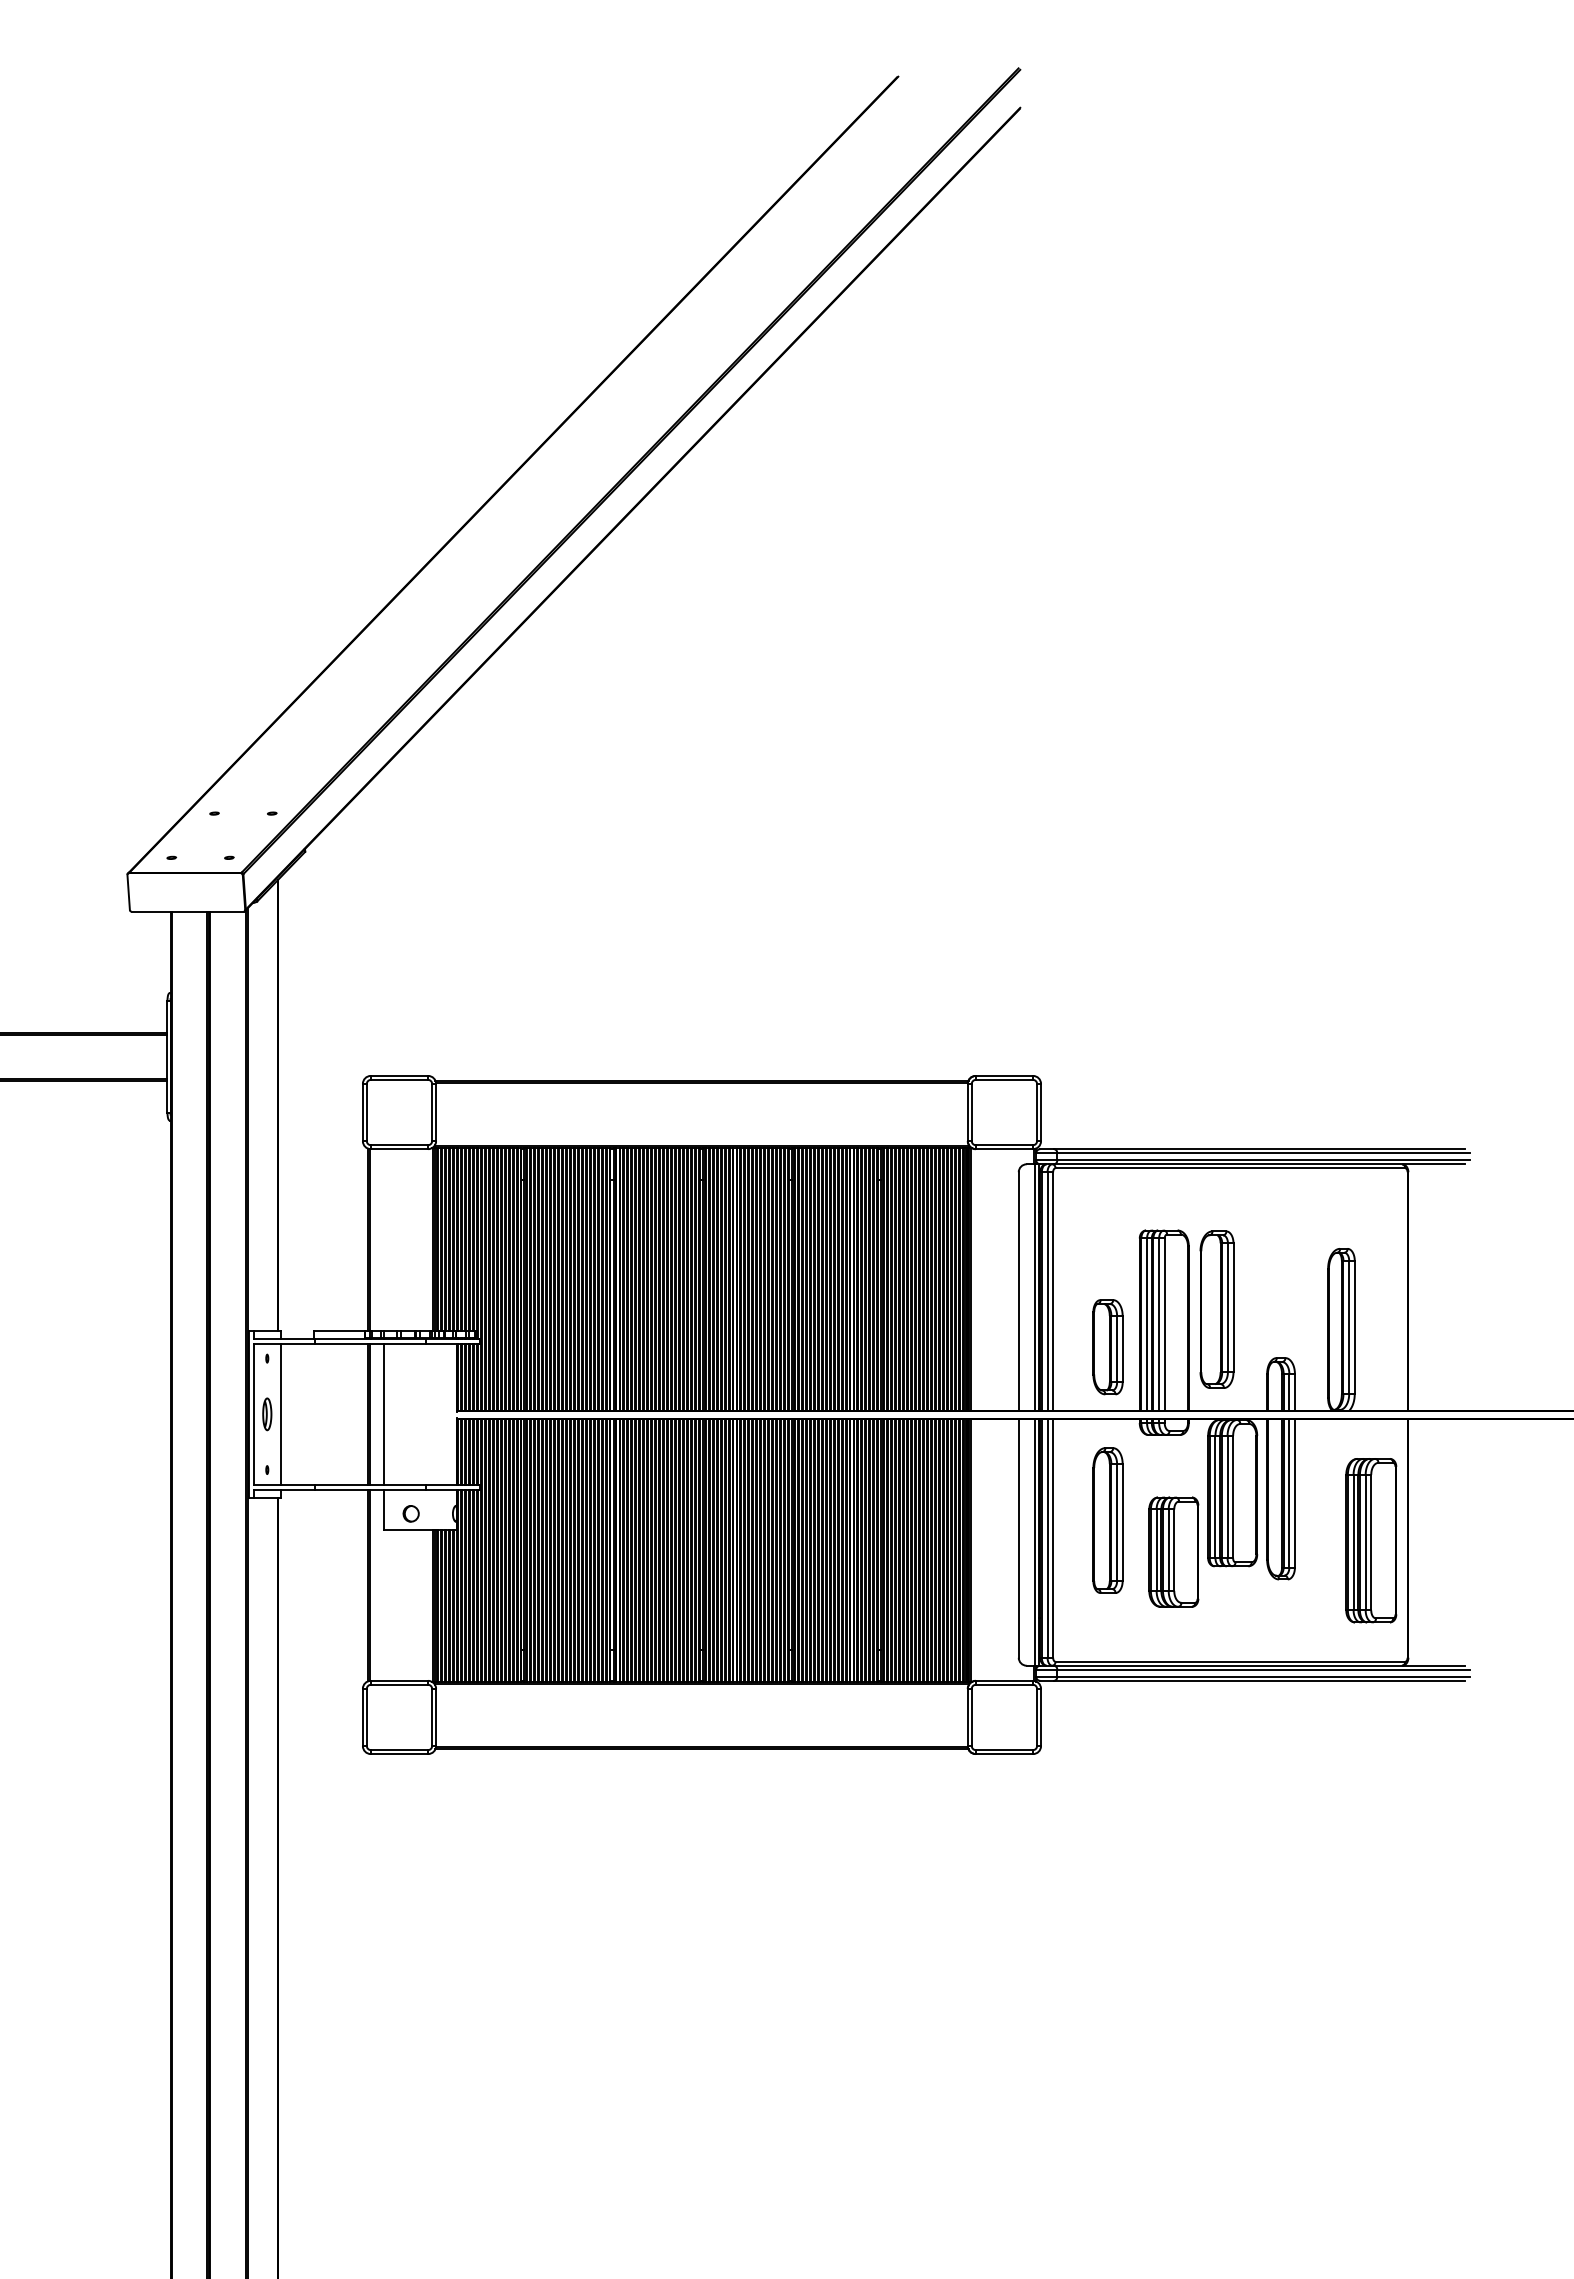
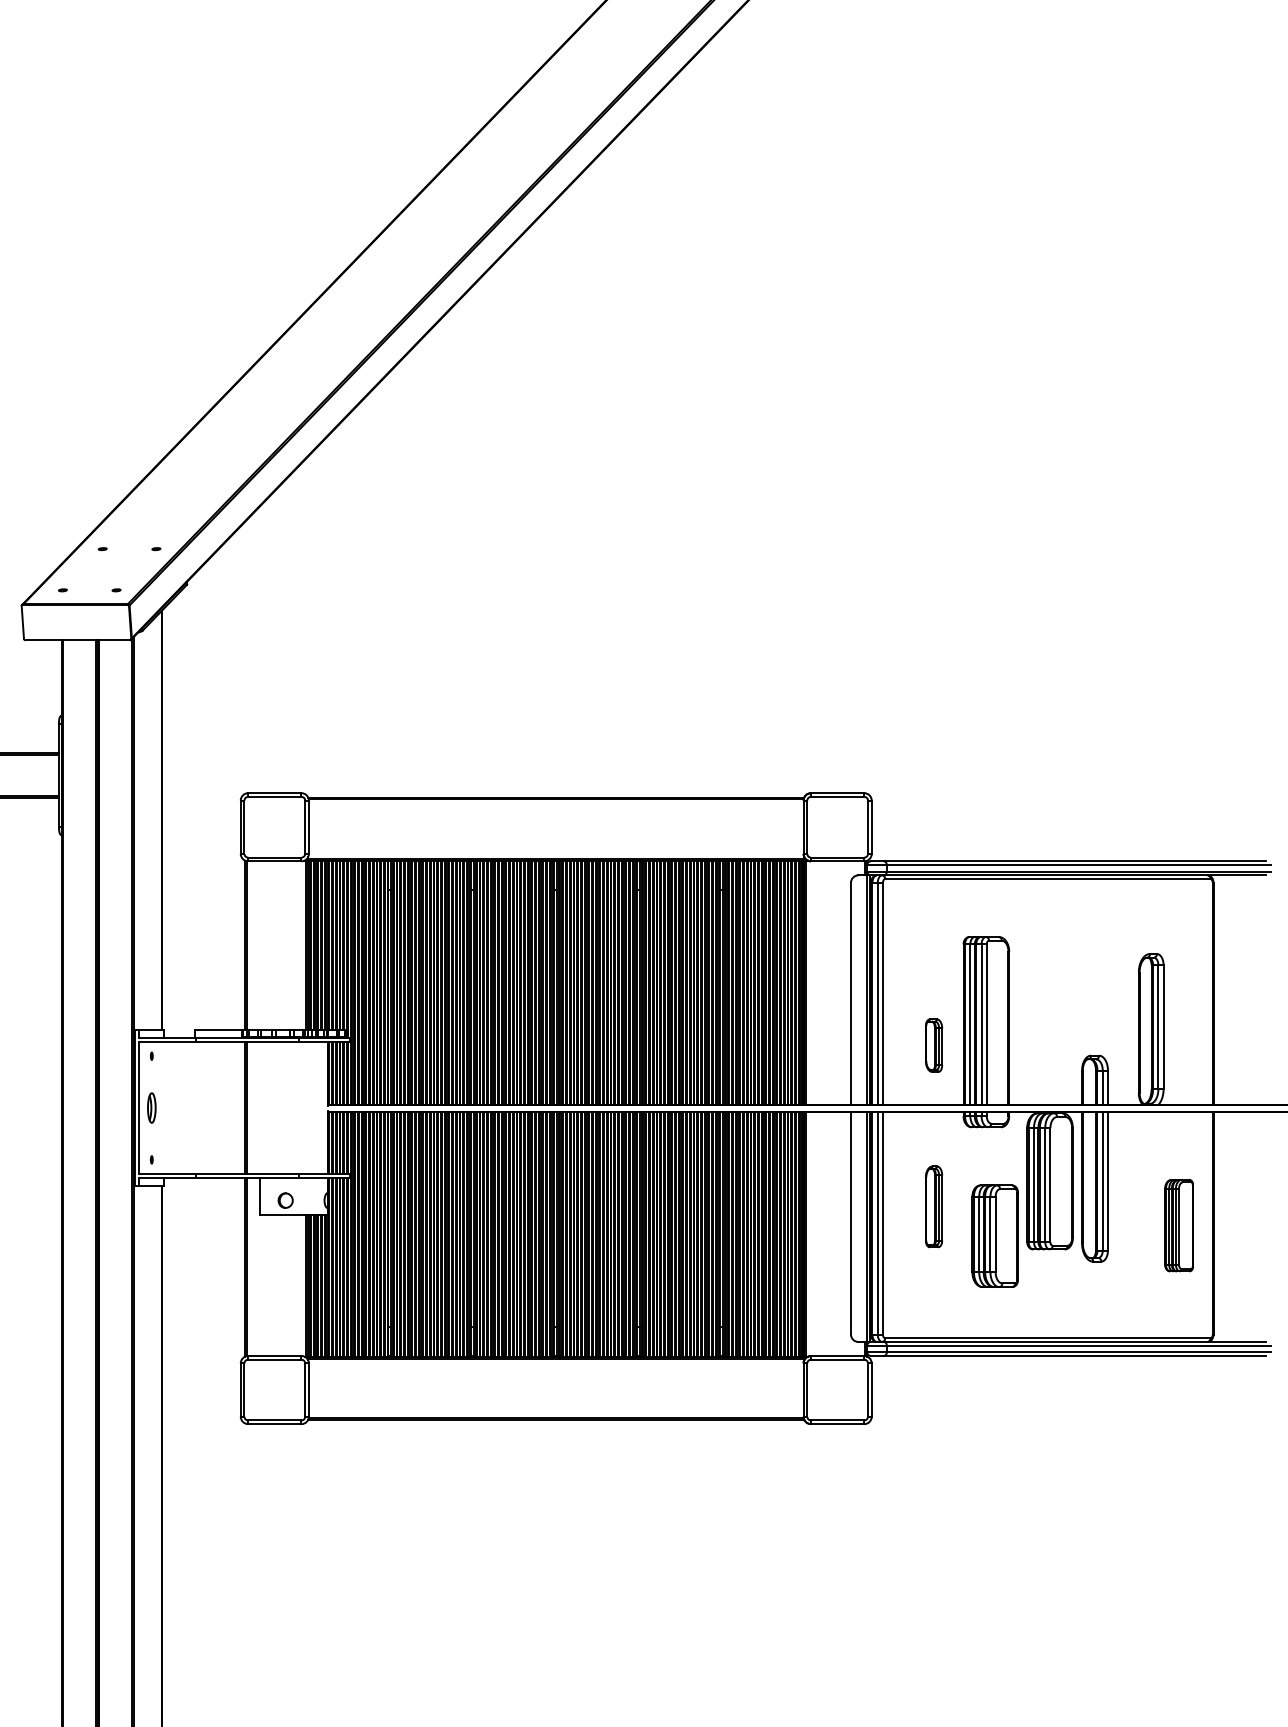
part: (1216, 1309) -> (1034, 1010), removed
part: (1107, 1347) -> (933, 1045), size x0.6
line: (280, 1414) -> (164, 1108), removed
line: (383, 1414) -> (259, 1108), removed
part: (1107, 1520) -> (933, 1206), size x0.6
part: (1371, 1540) -> (1179, 1225), size x0.6

